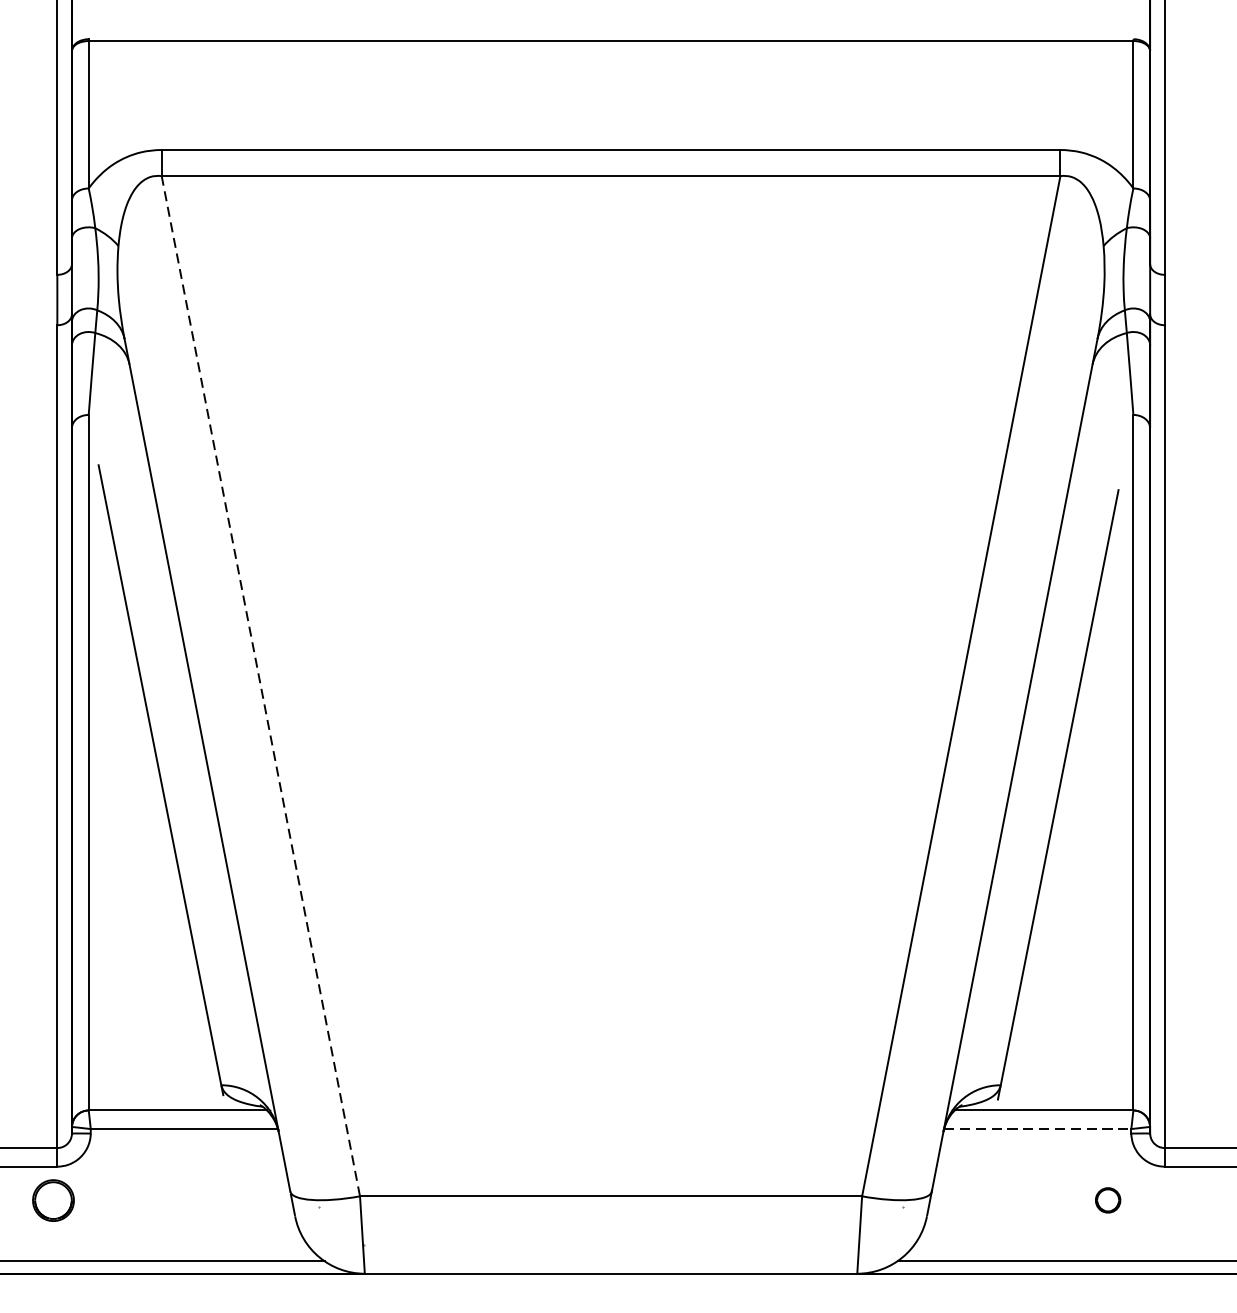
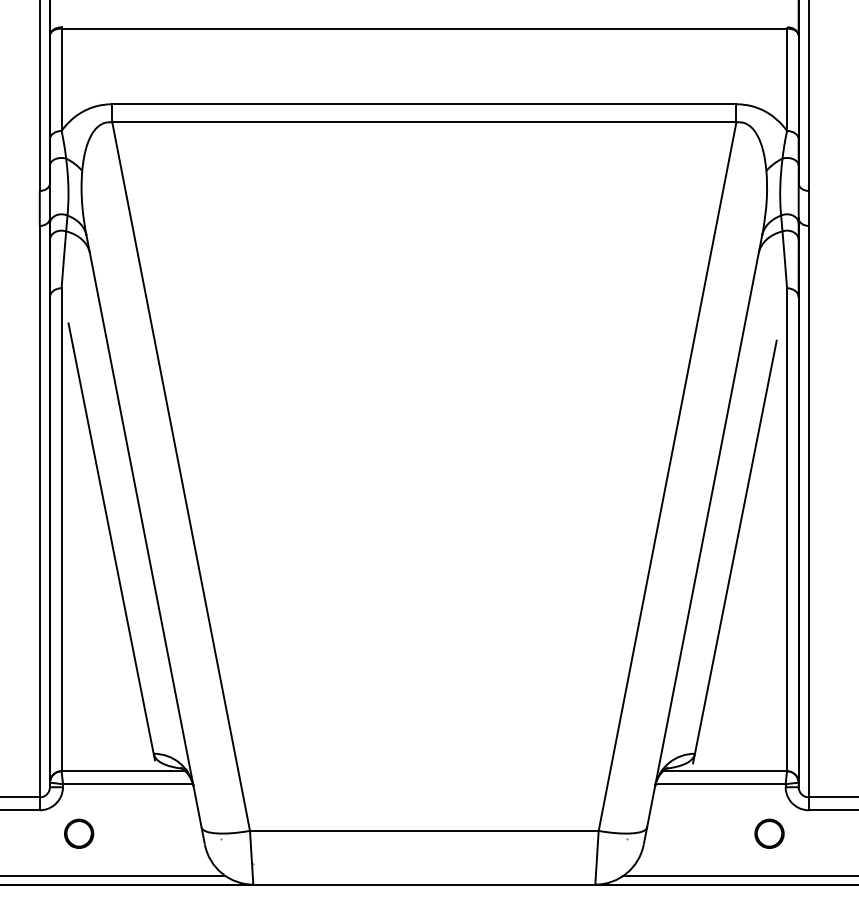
line: (261, 686) -> (181, 476), dashed -> solid
line: (1038, 1129) -> (721, 784), dashed -> solid
part: (54, 1200) -> (79, 833), moved
part: (1108, 1200) -> (769, 833), size x1.67

